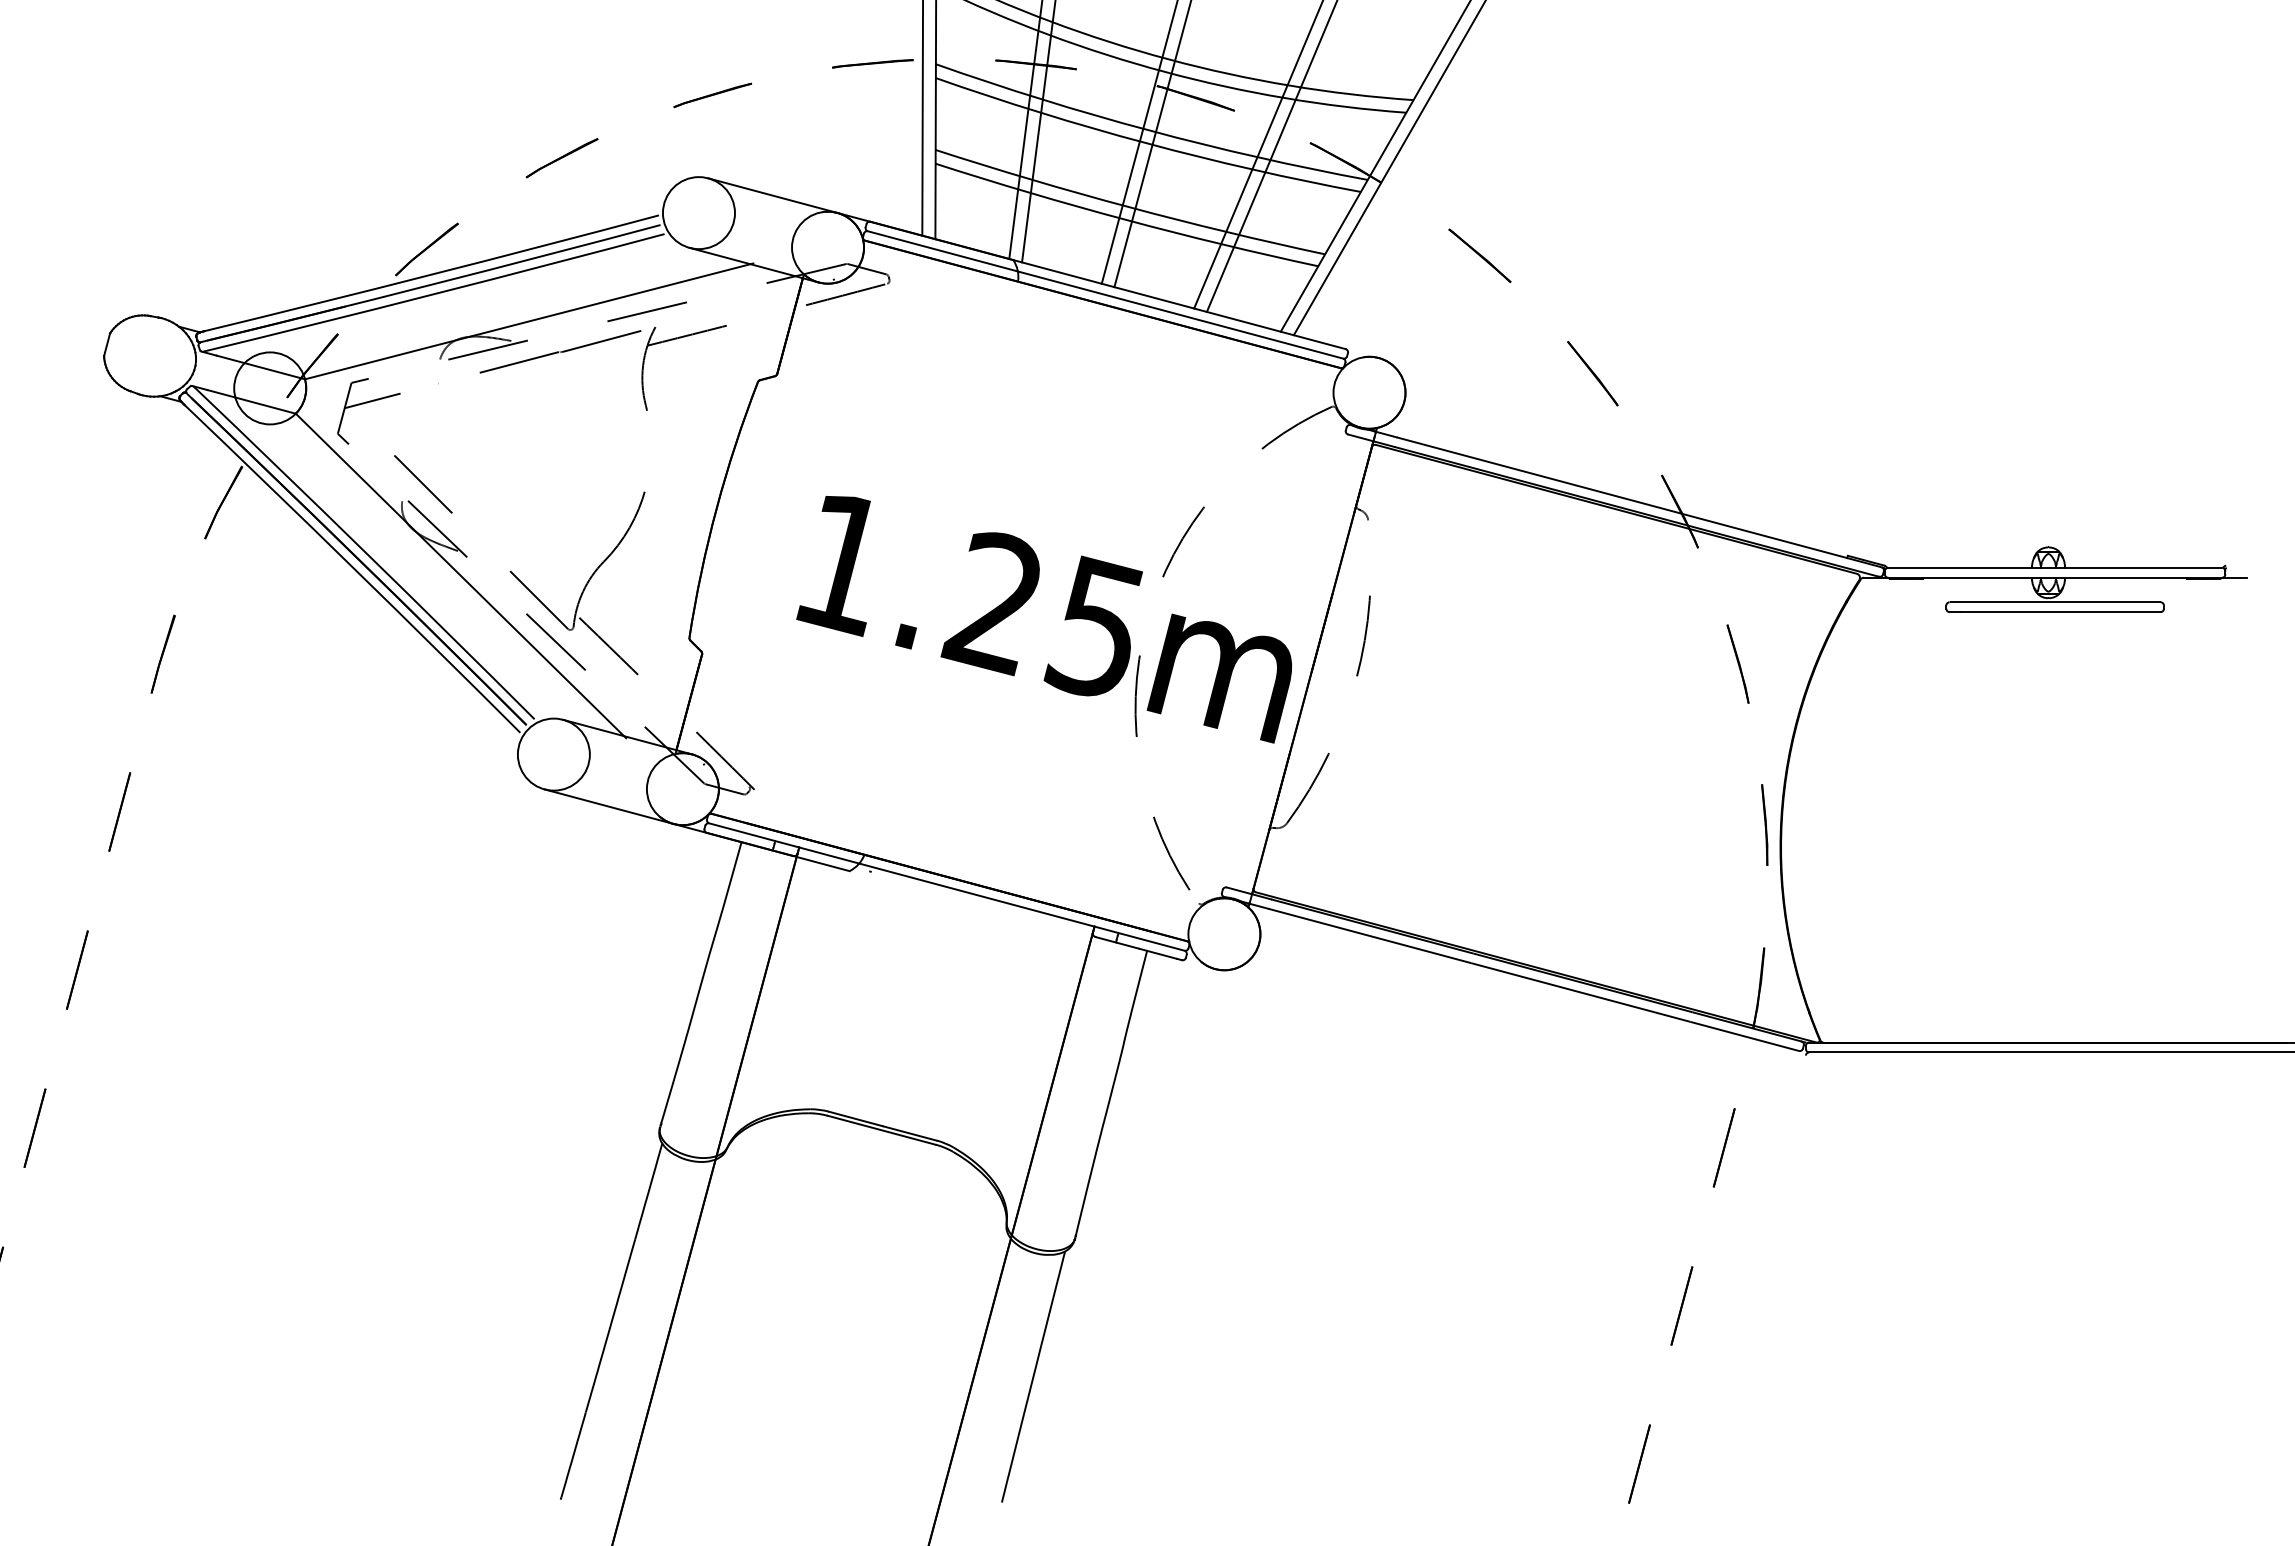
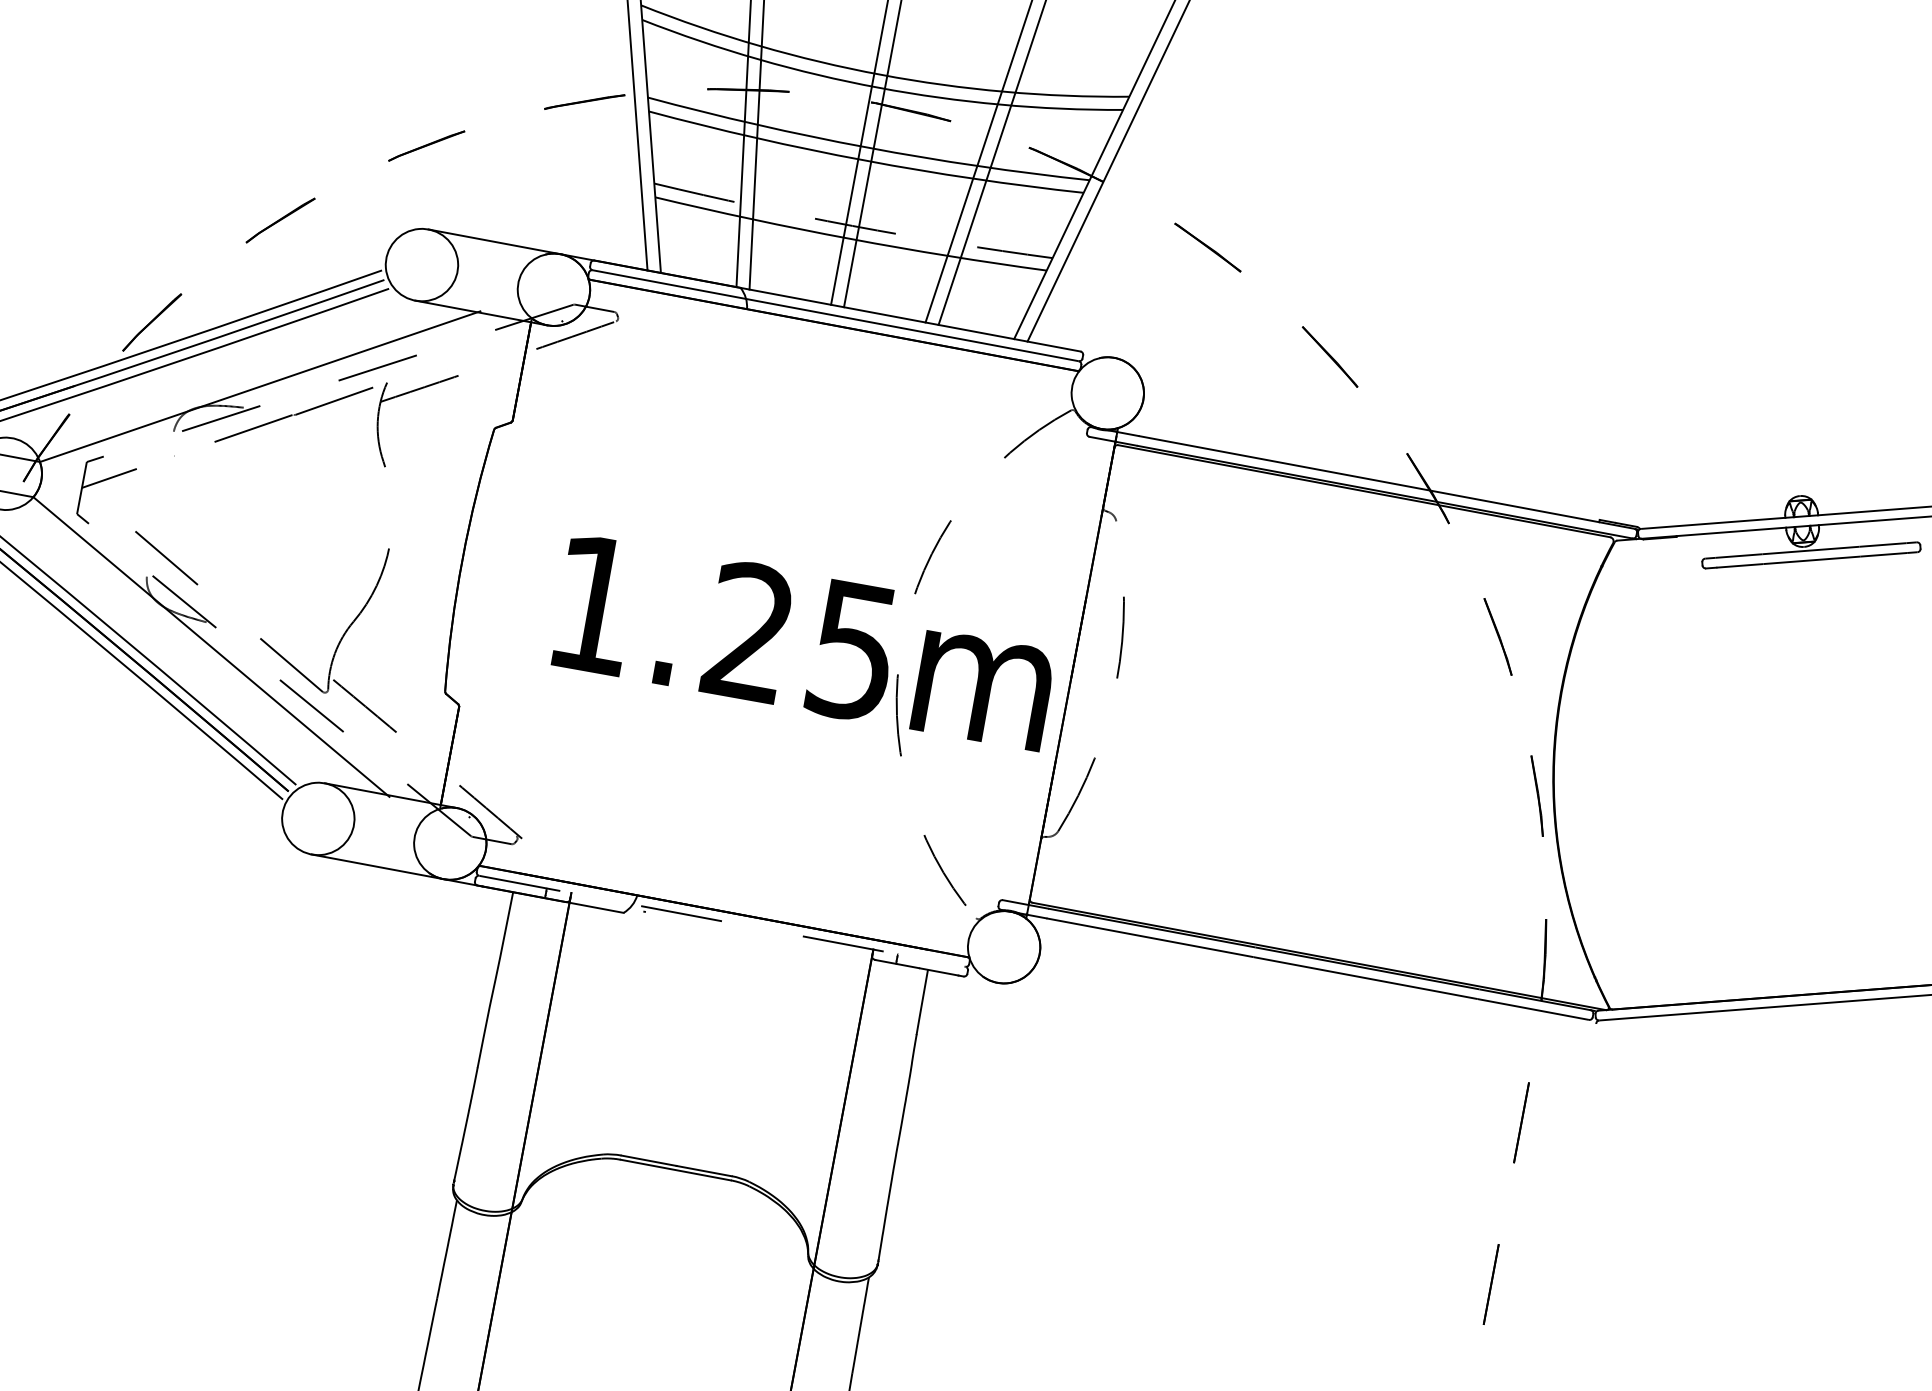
arc: (1129, 207) -> (852, 226), solid -> dashed
line: (946, 887) -> (722, 921), solid -> dashed

